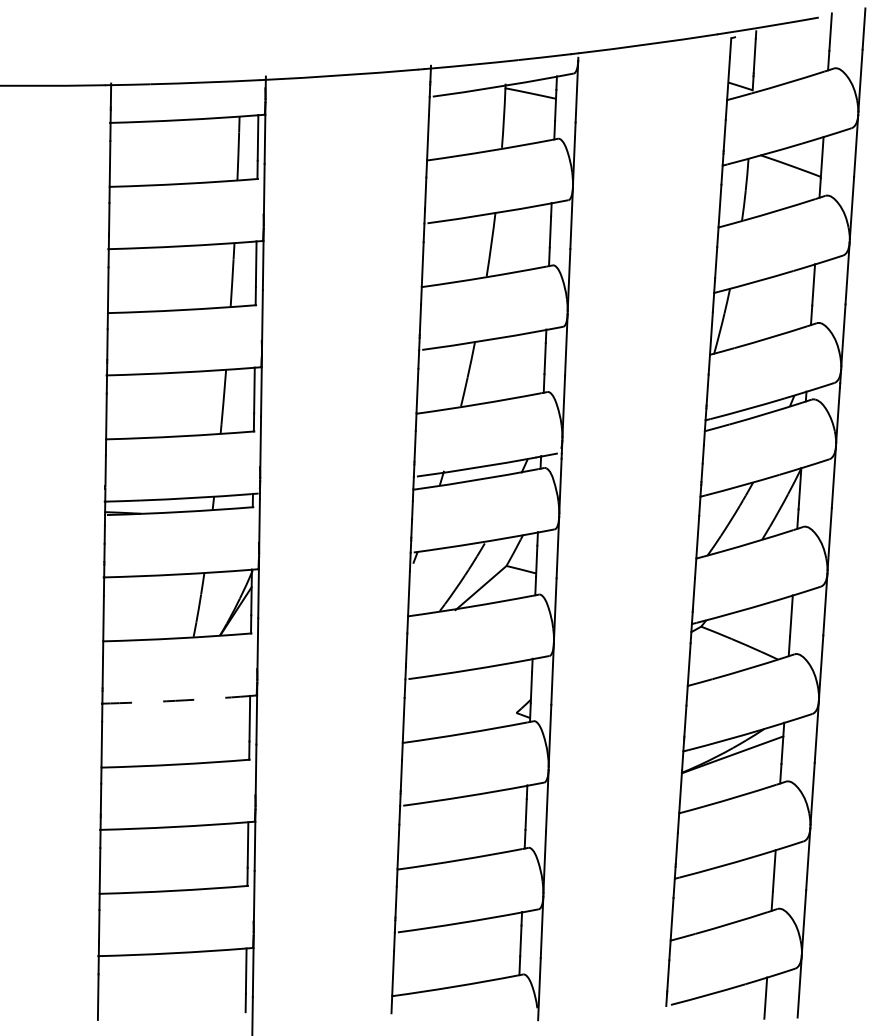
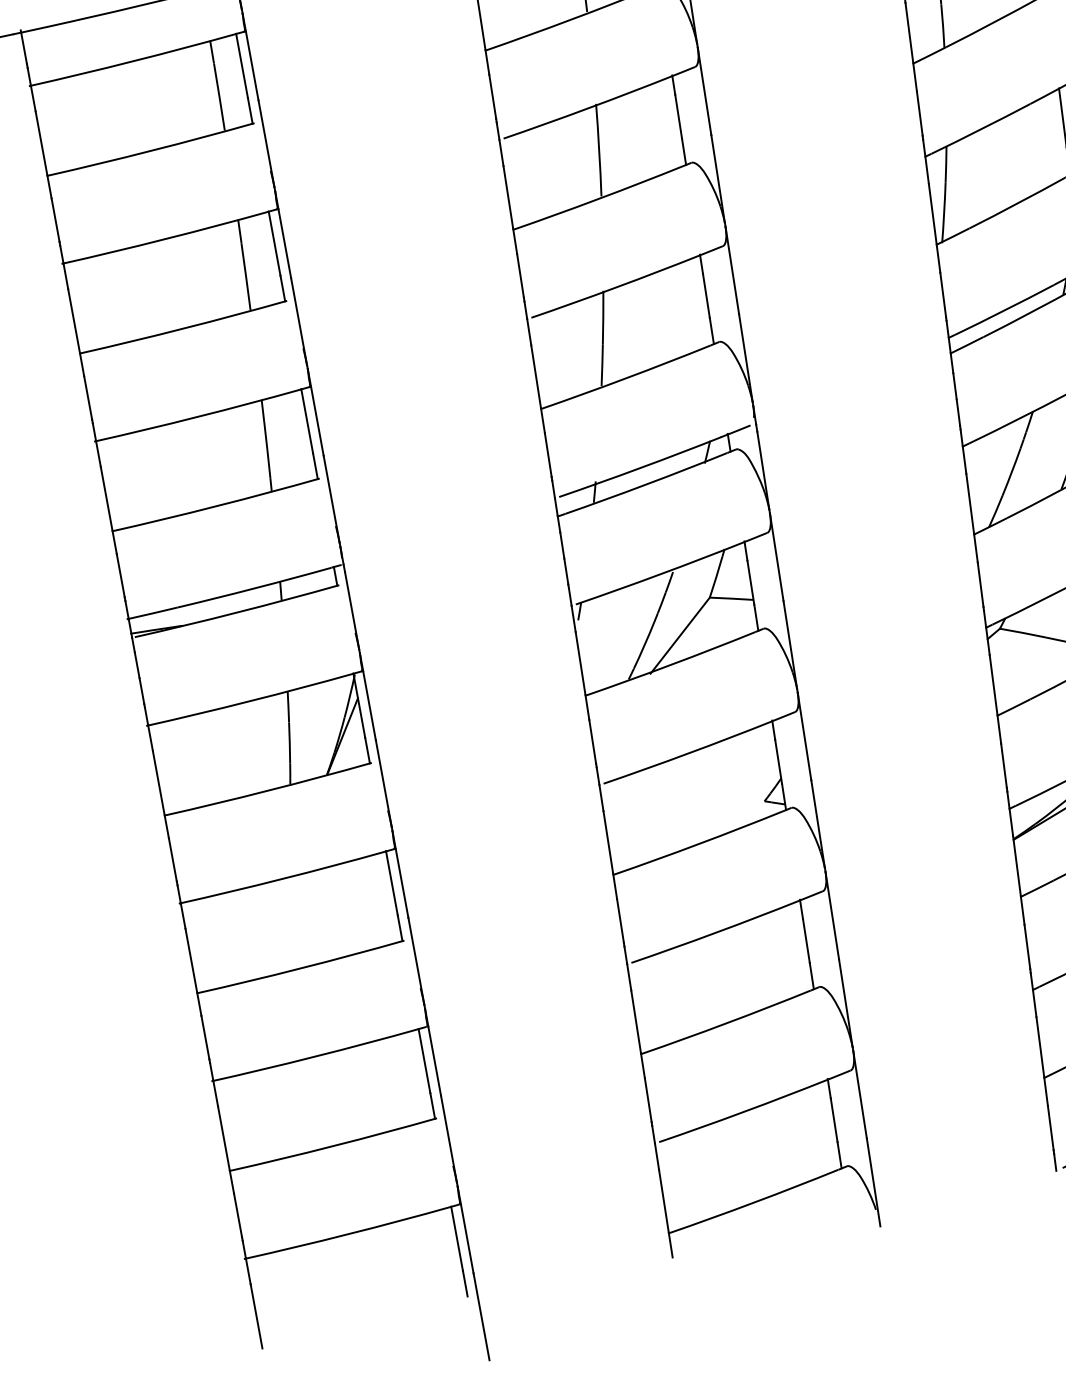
arc: (175, 700) -> (282, 878), dashed -> solid

